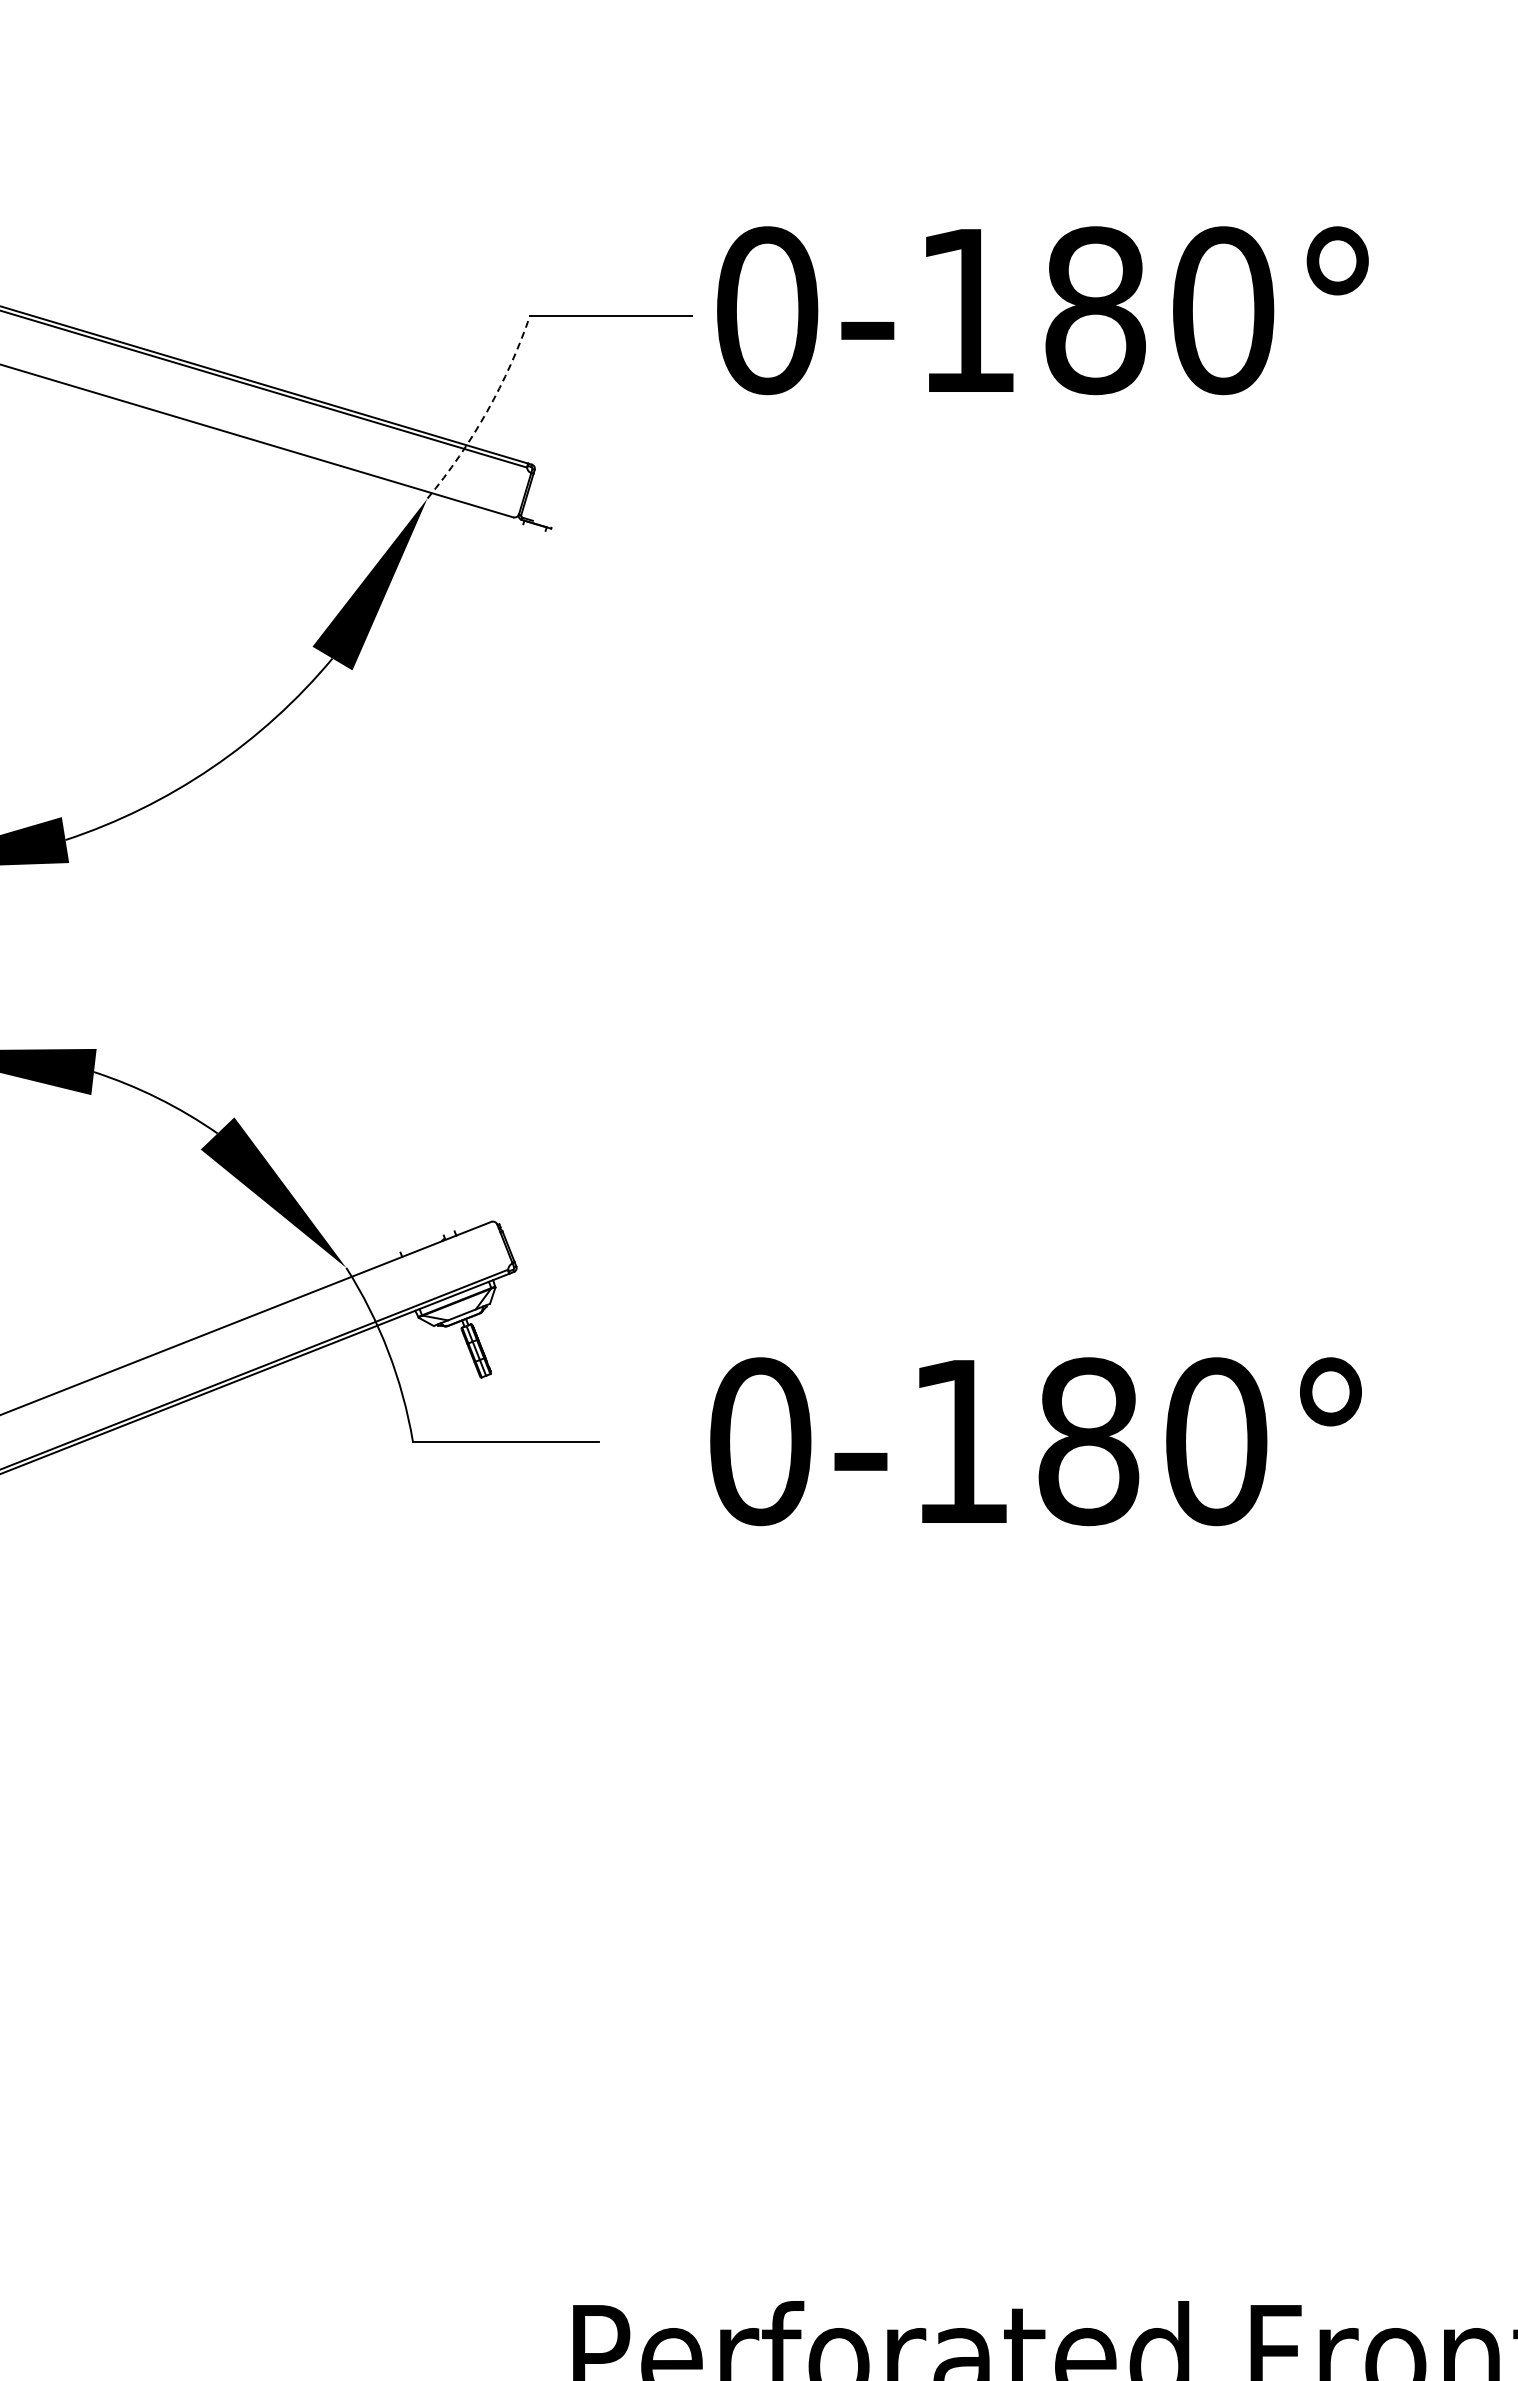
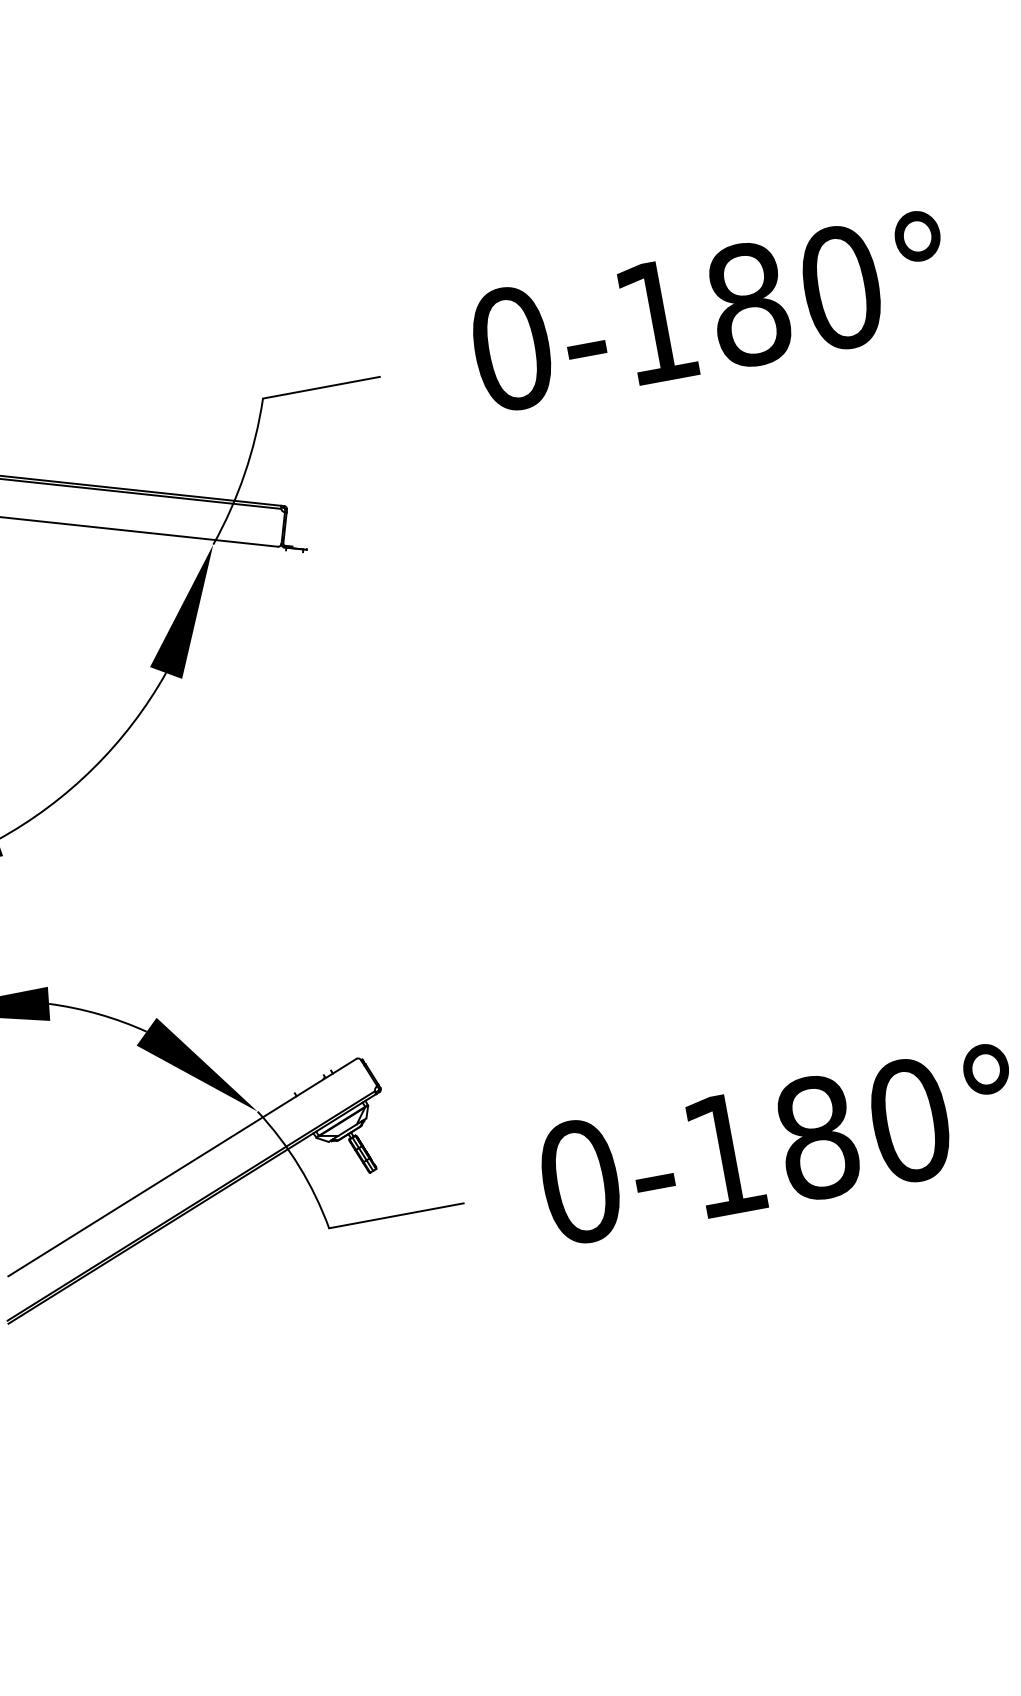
text: (1042, 310) -> (710, 311), moved
arc: (487, 411) -> (245, 473), dashed -> solid

